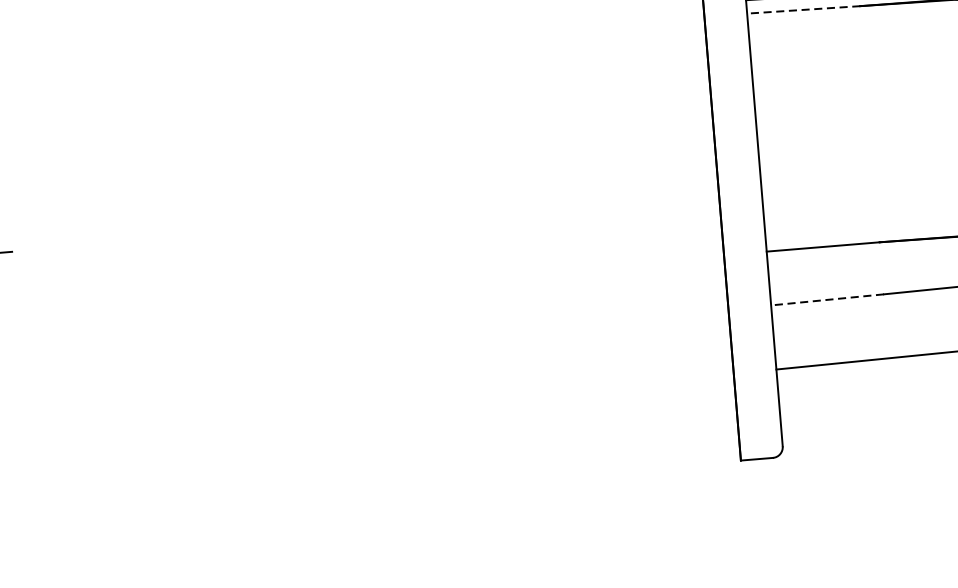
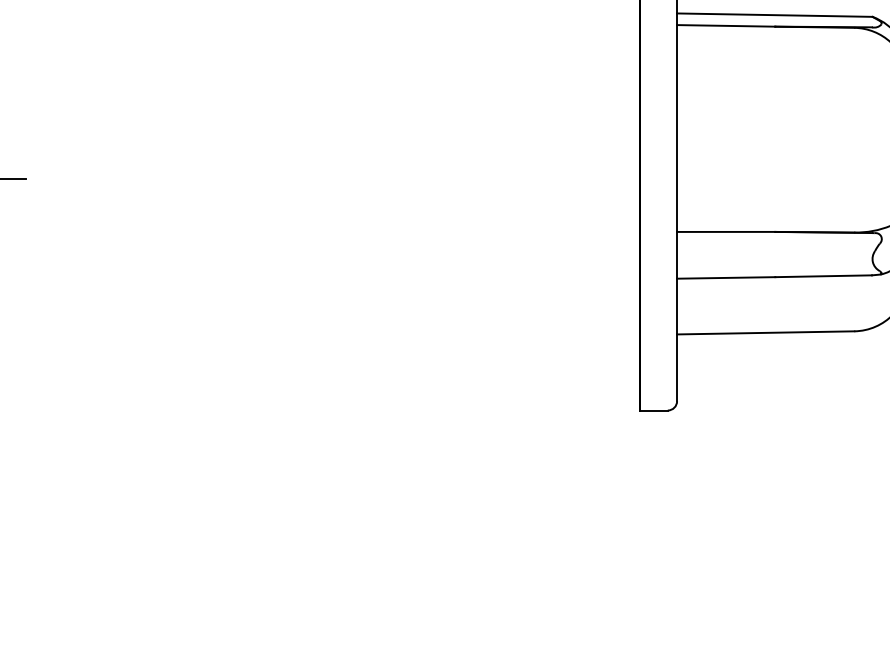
line: (802, 9) -> (725, 25), dashed -> solid
line: (826, 299) -> (725, 277), dashed -> solid

